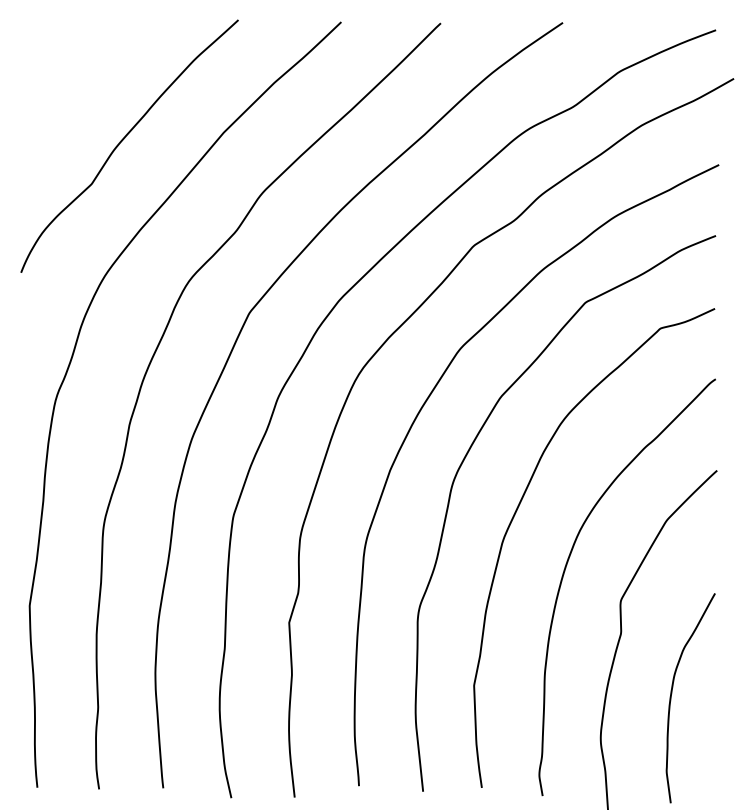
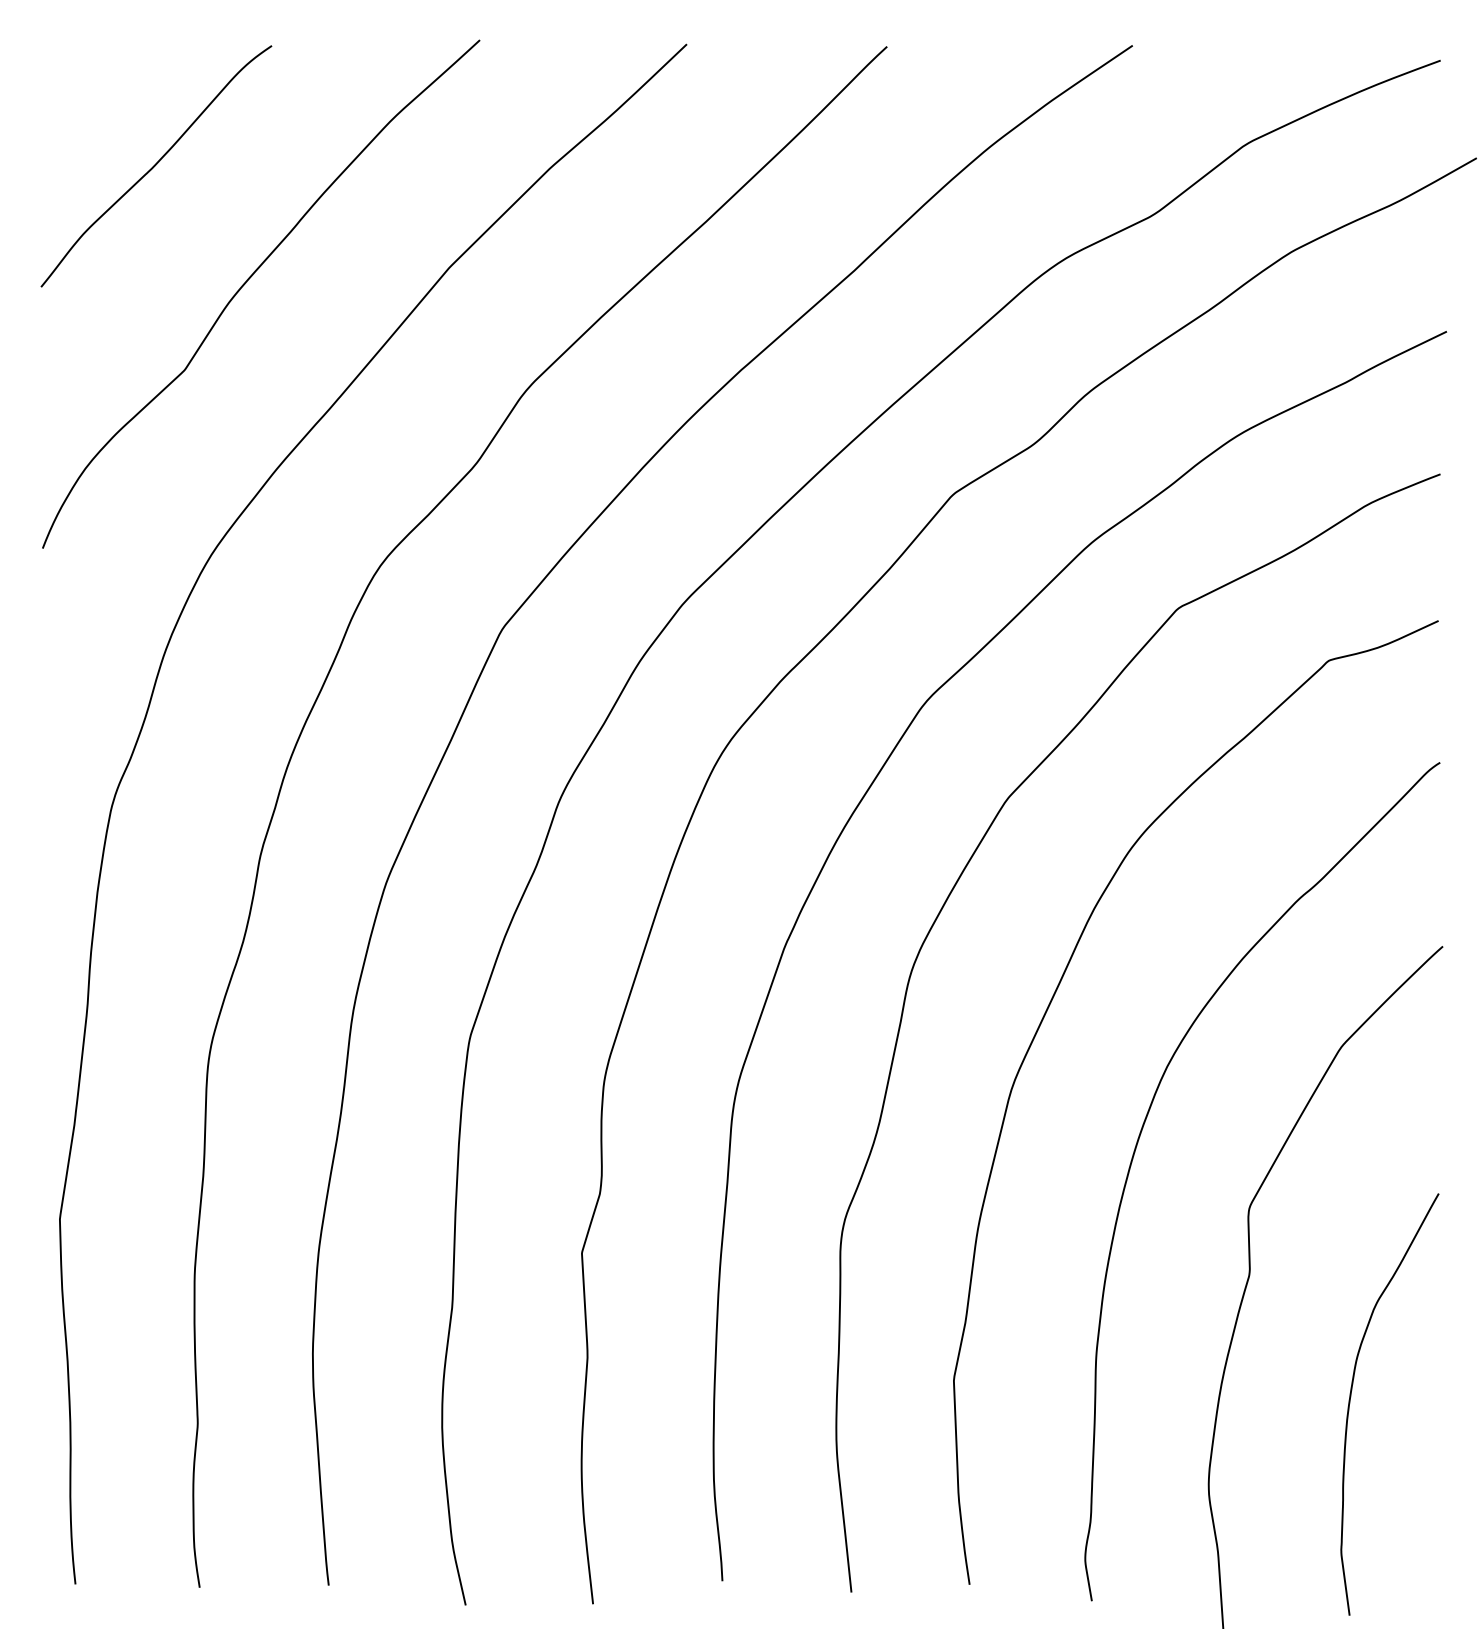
curve: (77, 82) -> (156, 165), added

